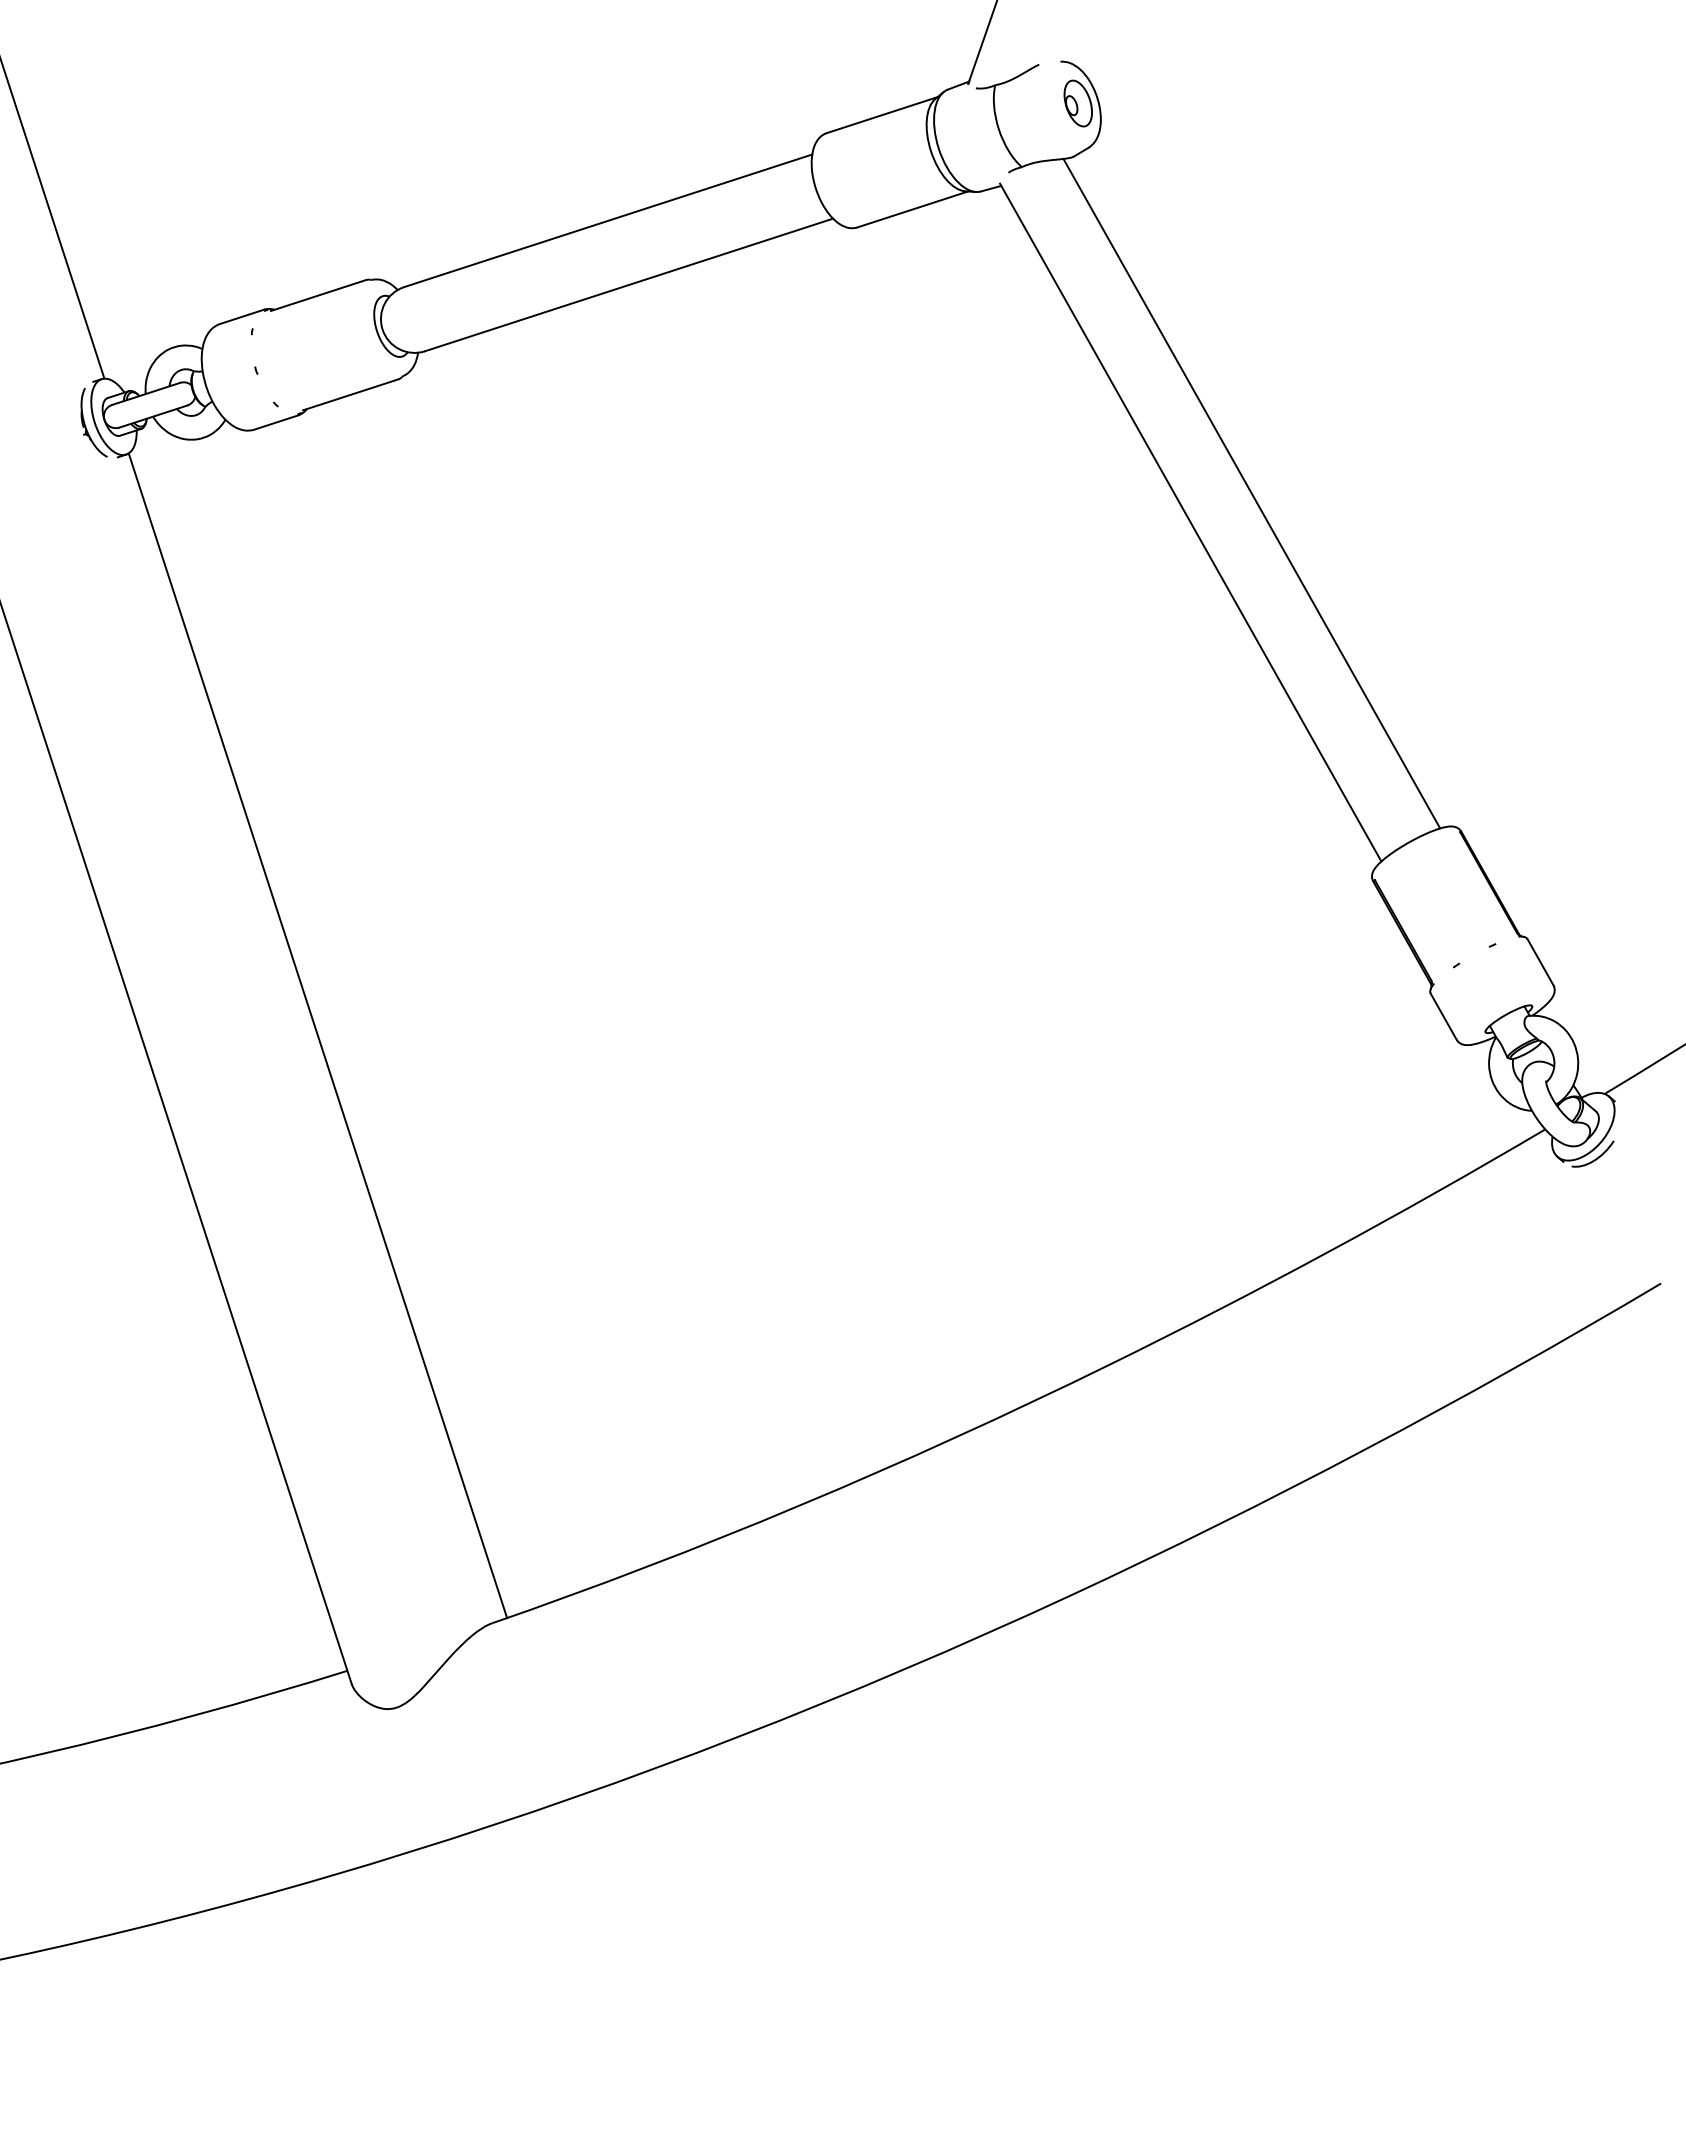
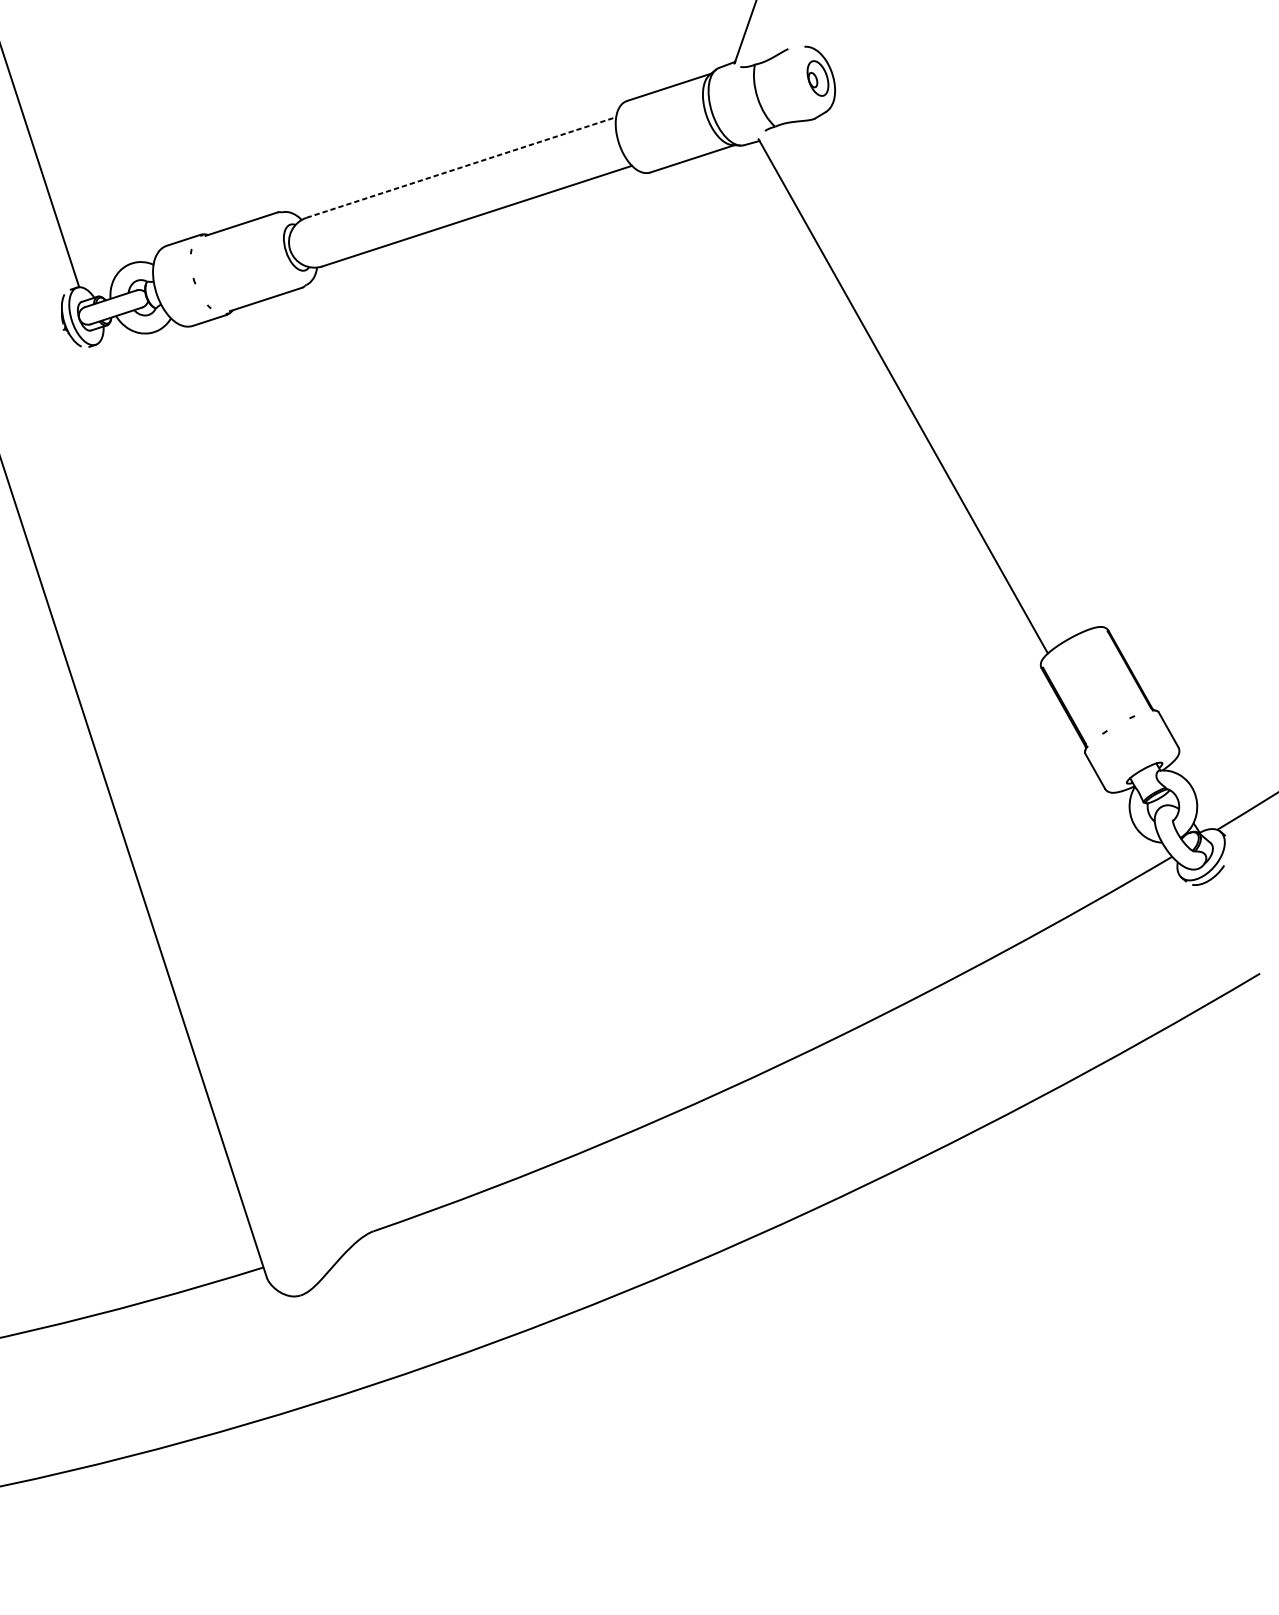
line: (608, 220) -> (461, 167), solid -> dashed
line: (1251, 493) -> (949, 374), removed
line: (317, 1035) -> (240, 785), removed

